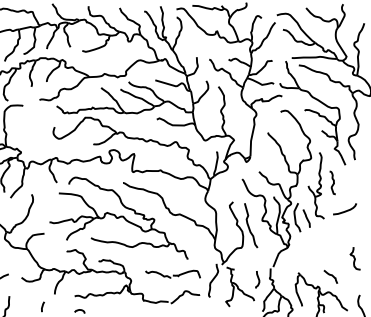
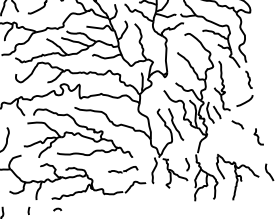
curve: (333, 182) -> (249, 79), moved
part: (172, 273) -> (122, 170), size x0.7
curve: (330, 275) -> (237, 123), moved

